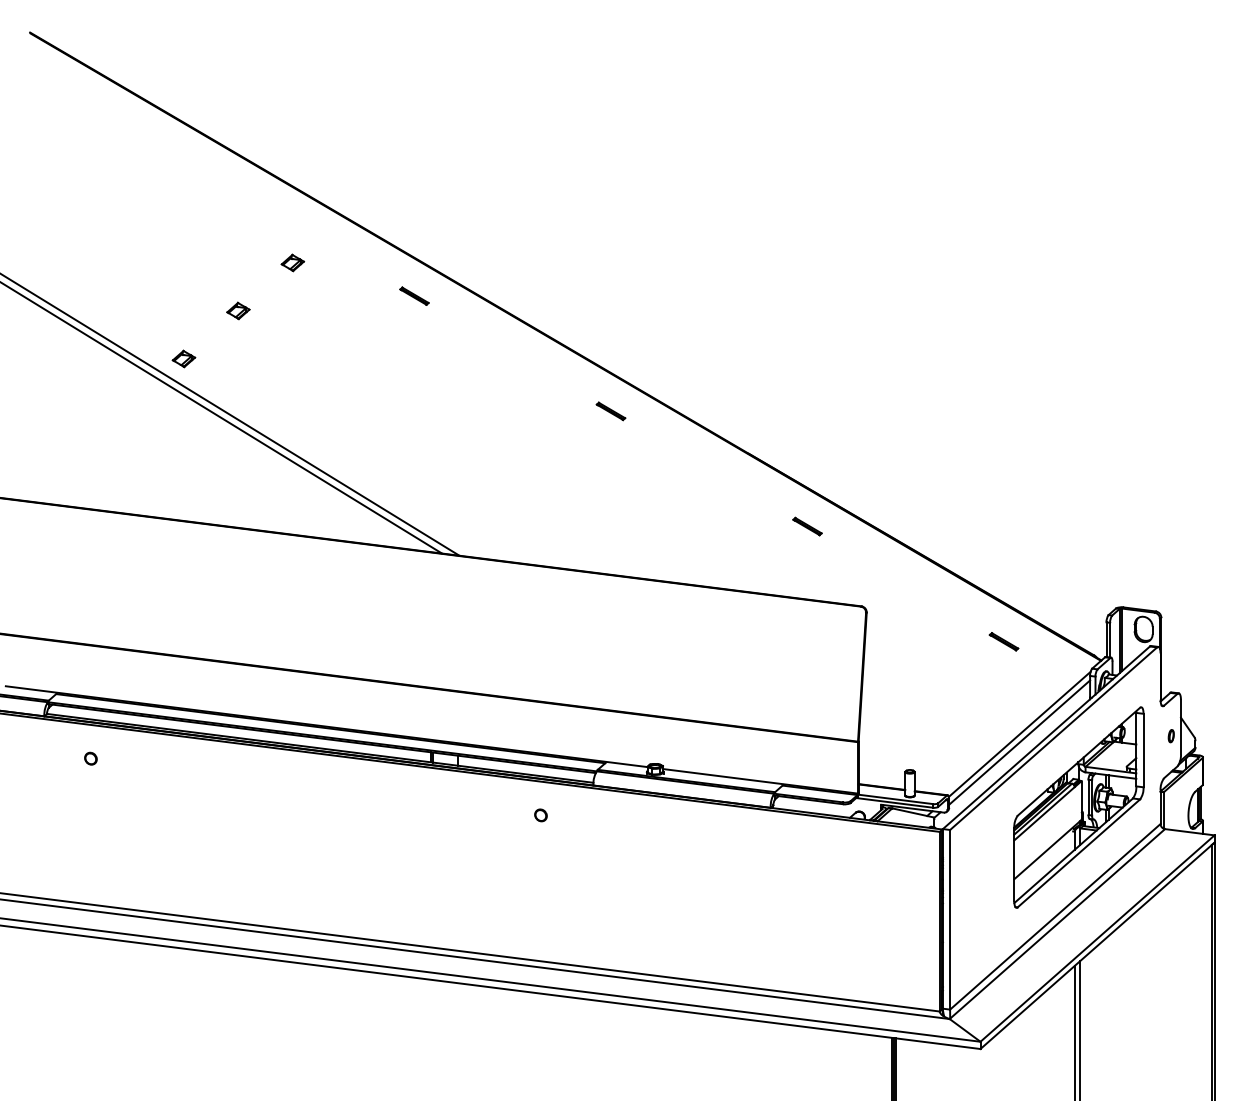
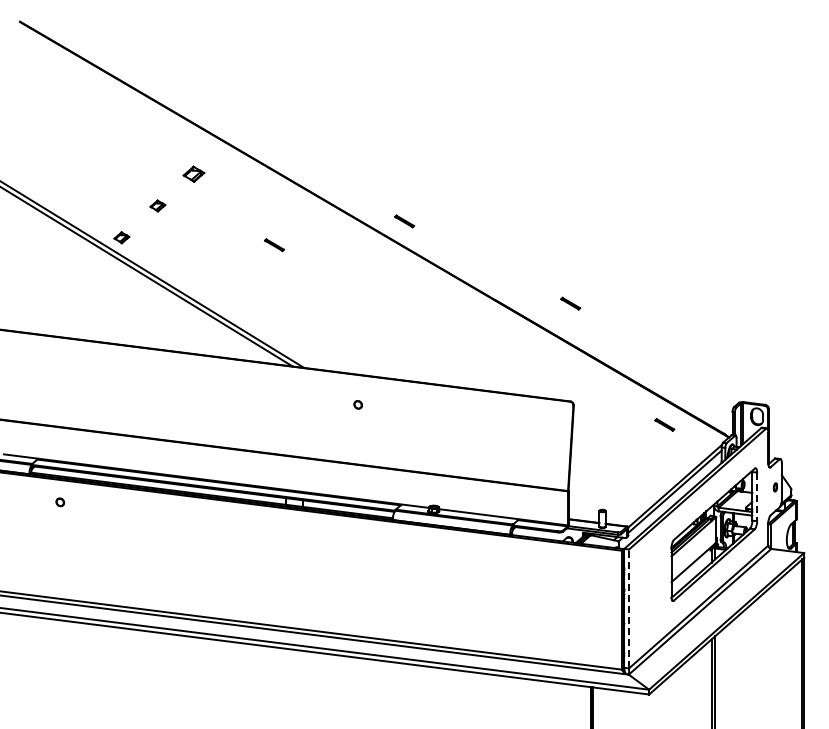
part: (292, 261) -> (193, 173), size x1.4
line: (414, 295) -> (274, 244), moved
line: (610, 411) -> (404, 221), moved
line: (807, 526) -> (570, 303), moved
line: (1144, 751) -> (757, 497), solid -> dashed
part: (539, 814) -> (357, 404), moved
line: (950, 919) -> (629, 608), solid -> dashed

